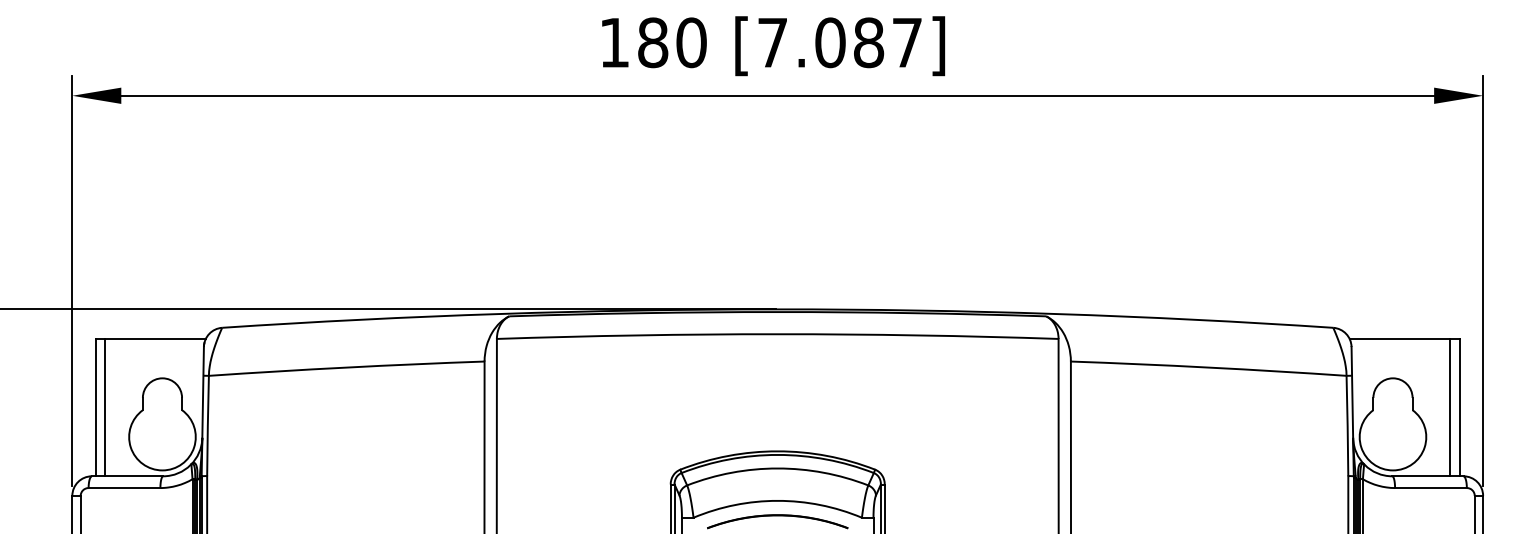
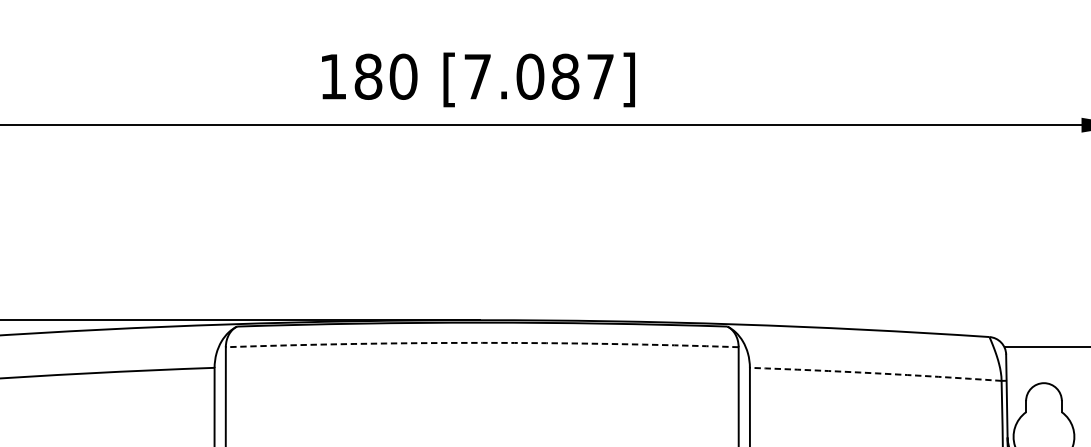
arc: (777, 334) -> (482, 343), solid -> dashed
arc: (1208, 367) -> (875, 373), solid -> dashed

